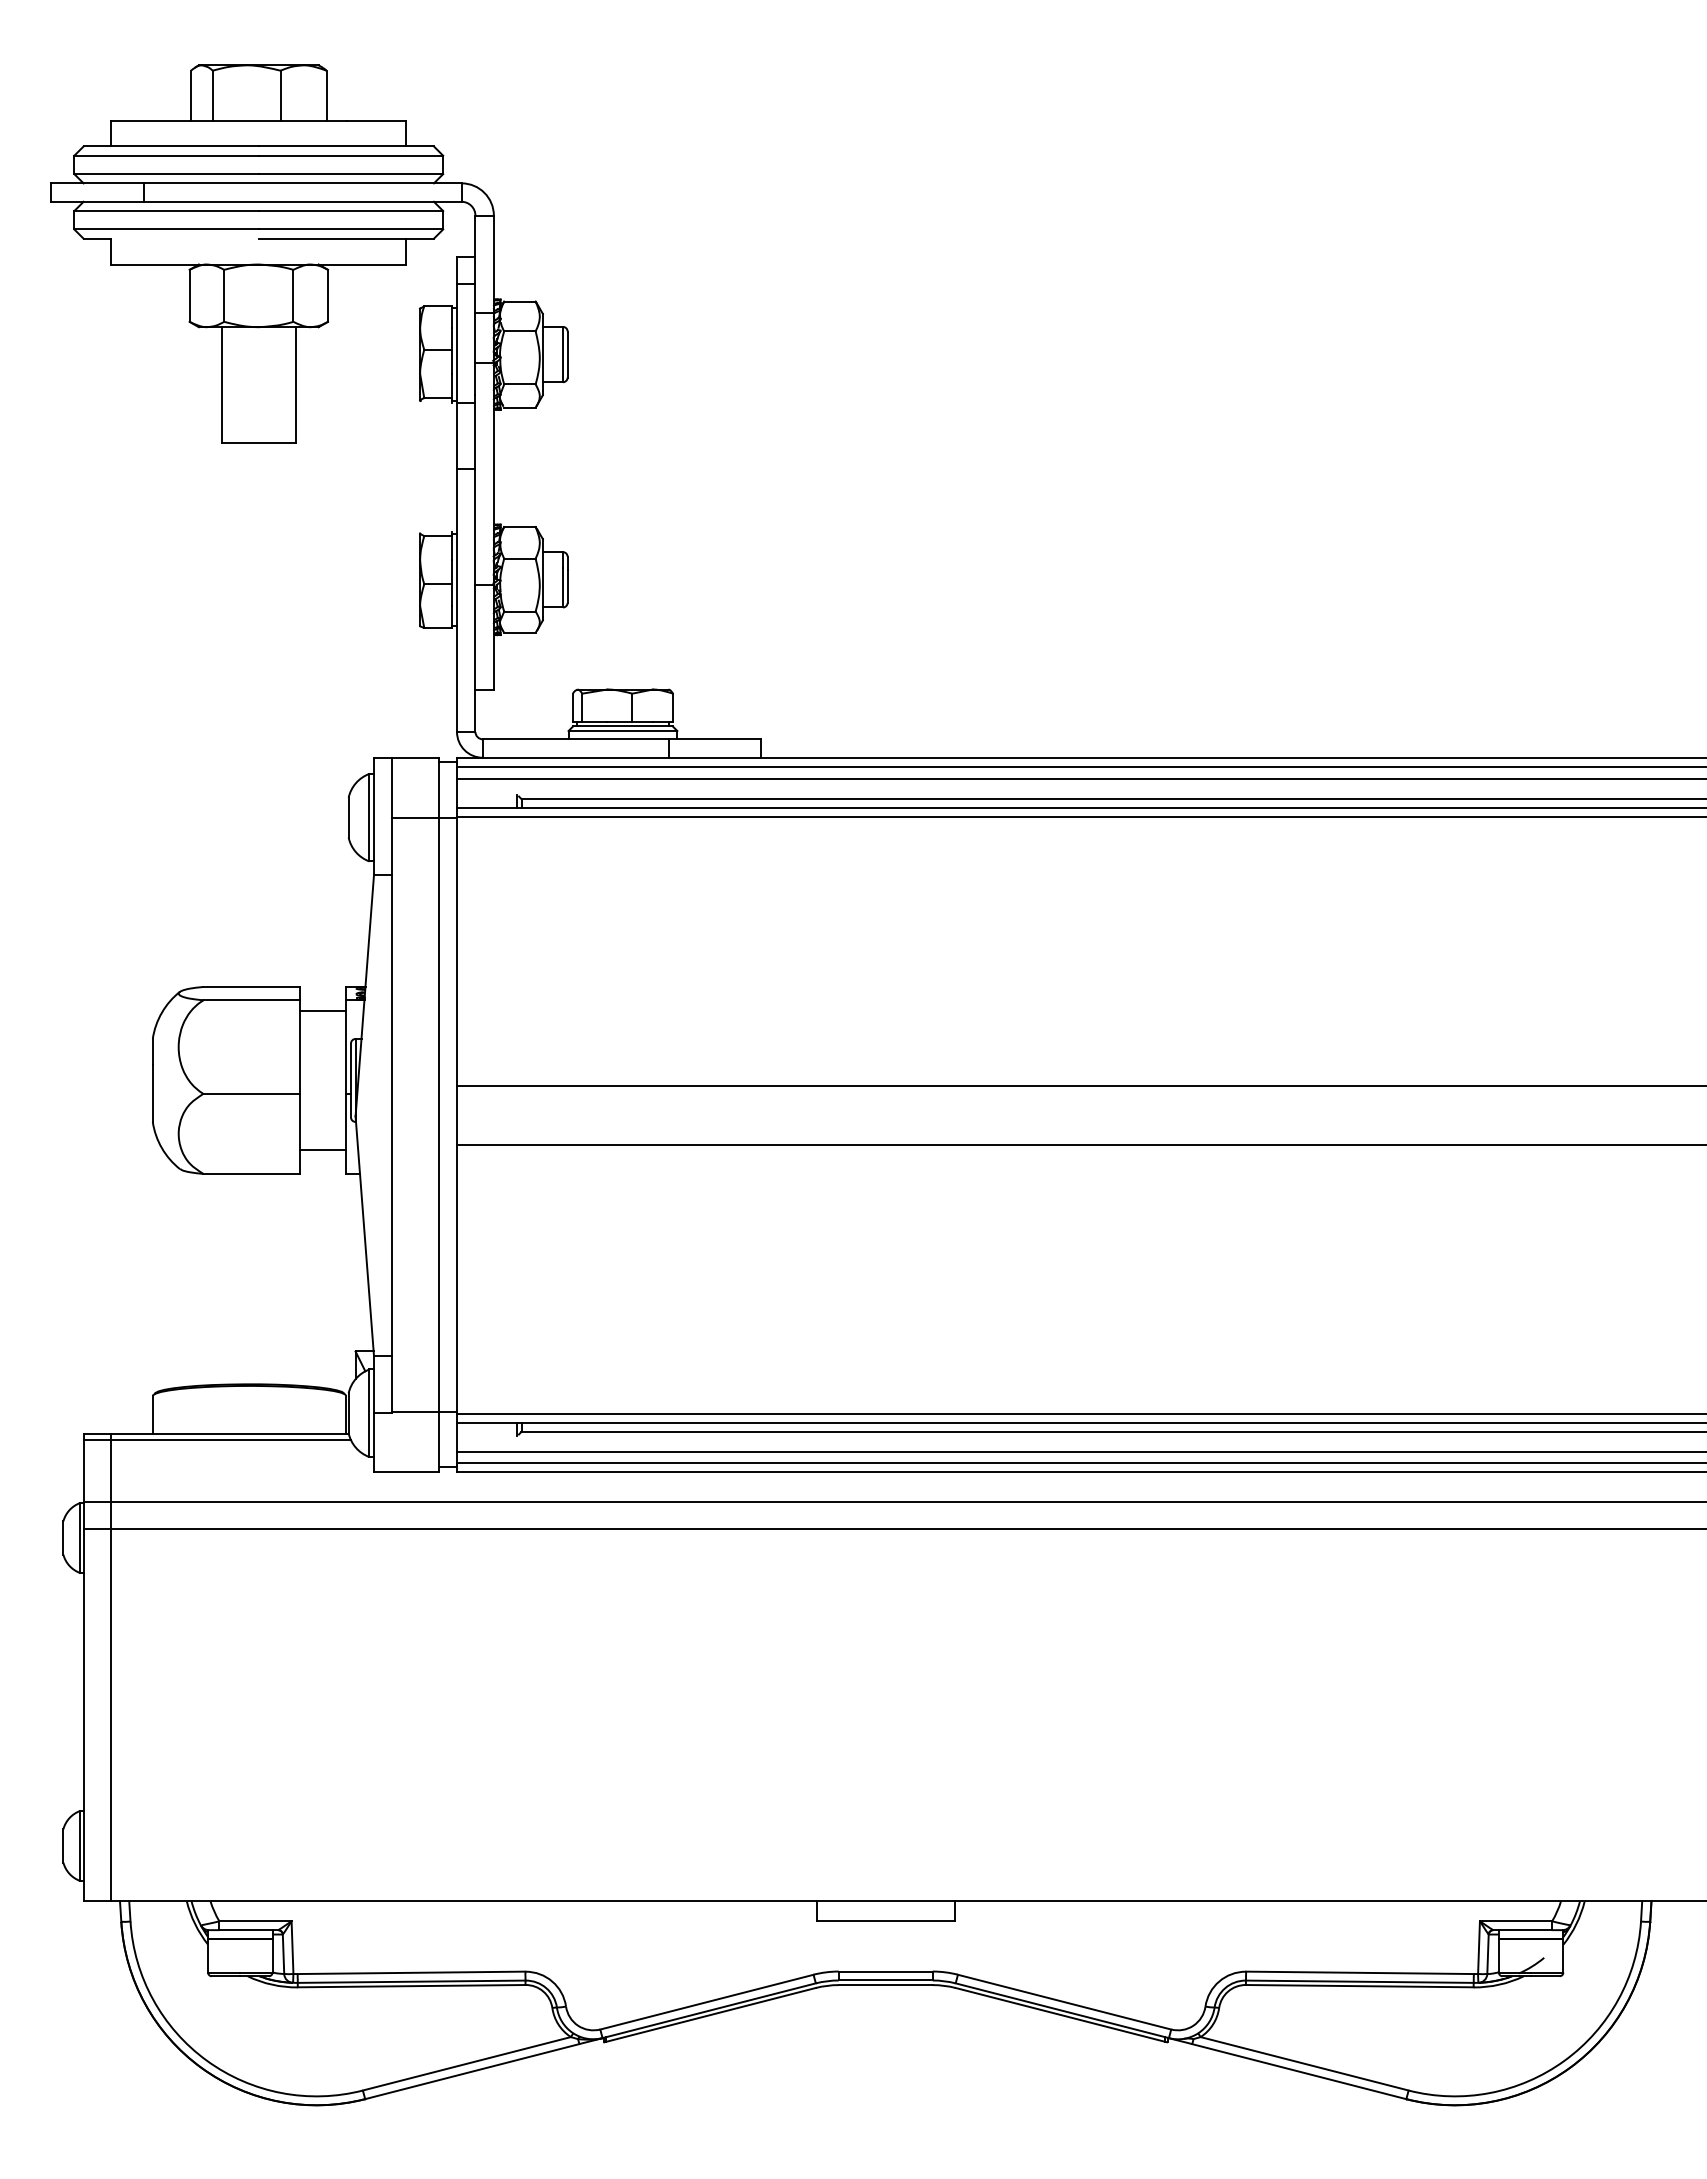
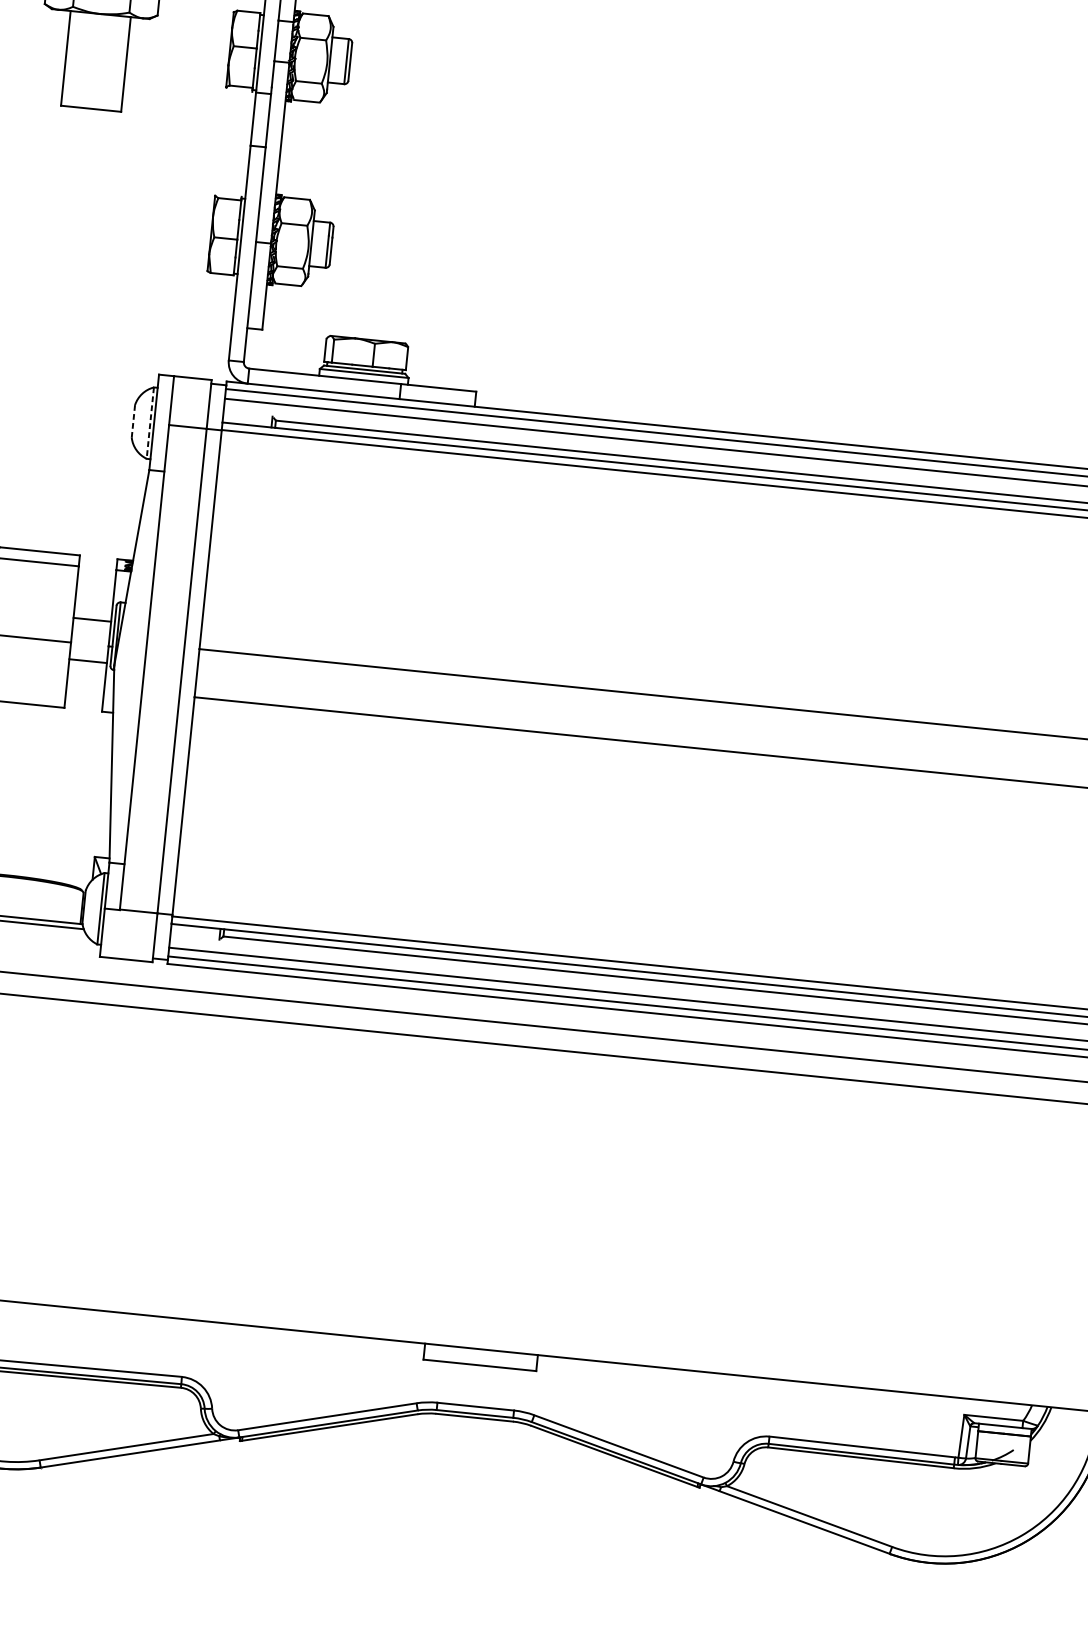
line: (369, 817) -> (150, 422), solid -> dashed
line: (348, 818) -> (133, 422), solid -> dashed
line: (323, 1011) -> (88, 661), moved
line: (323, 1149) -> (92, 619), moved

